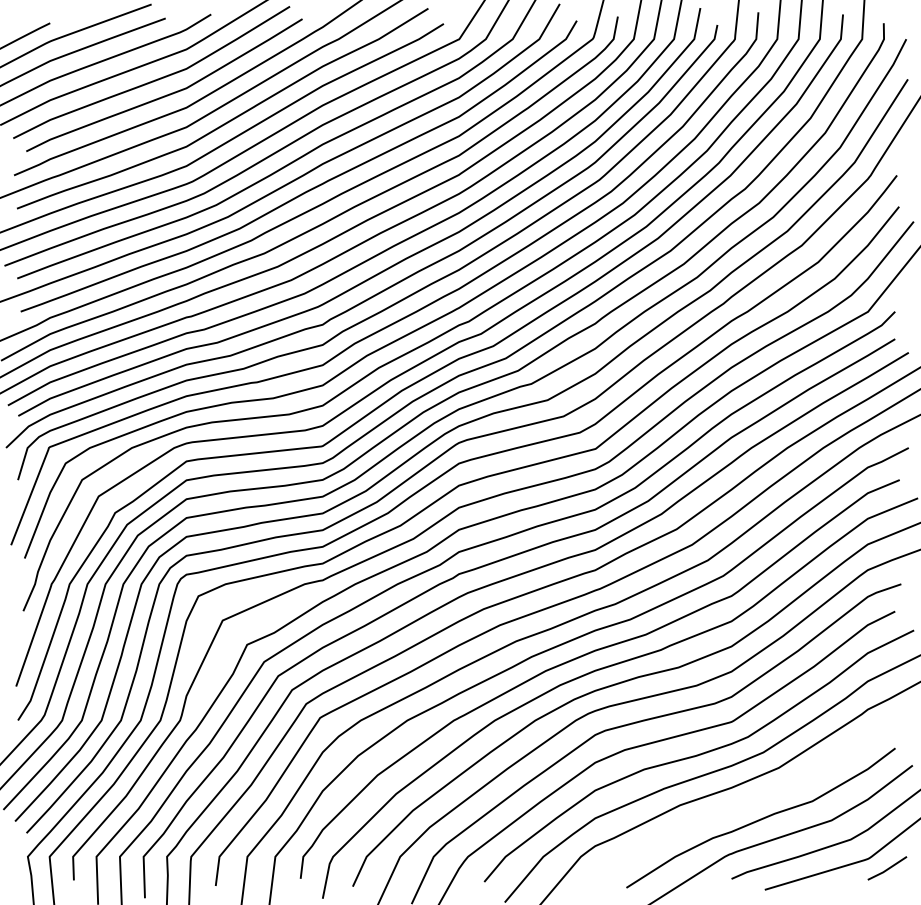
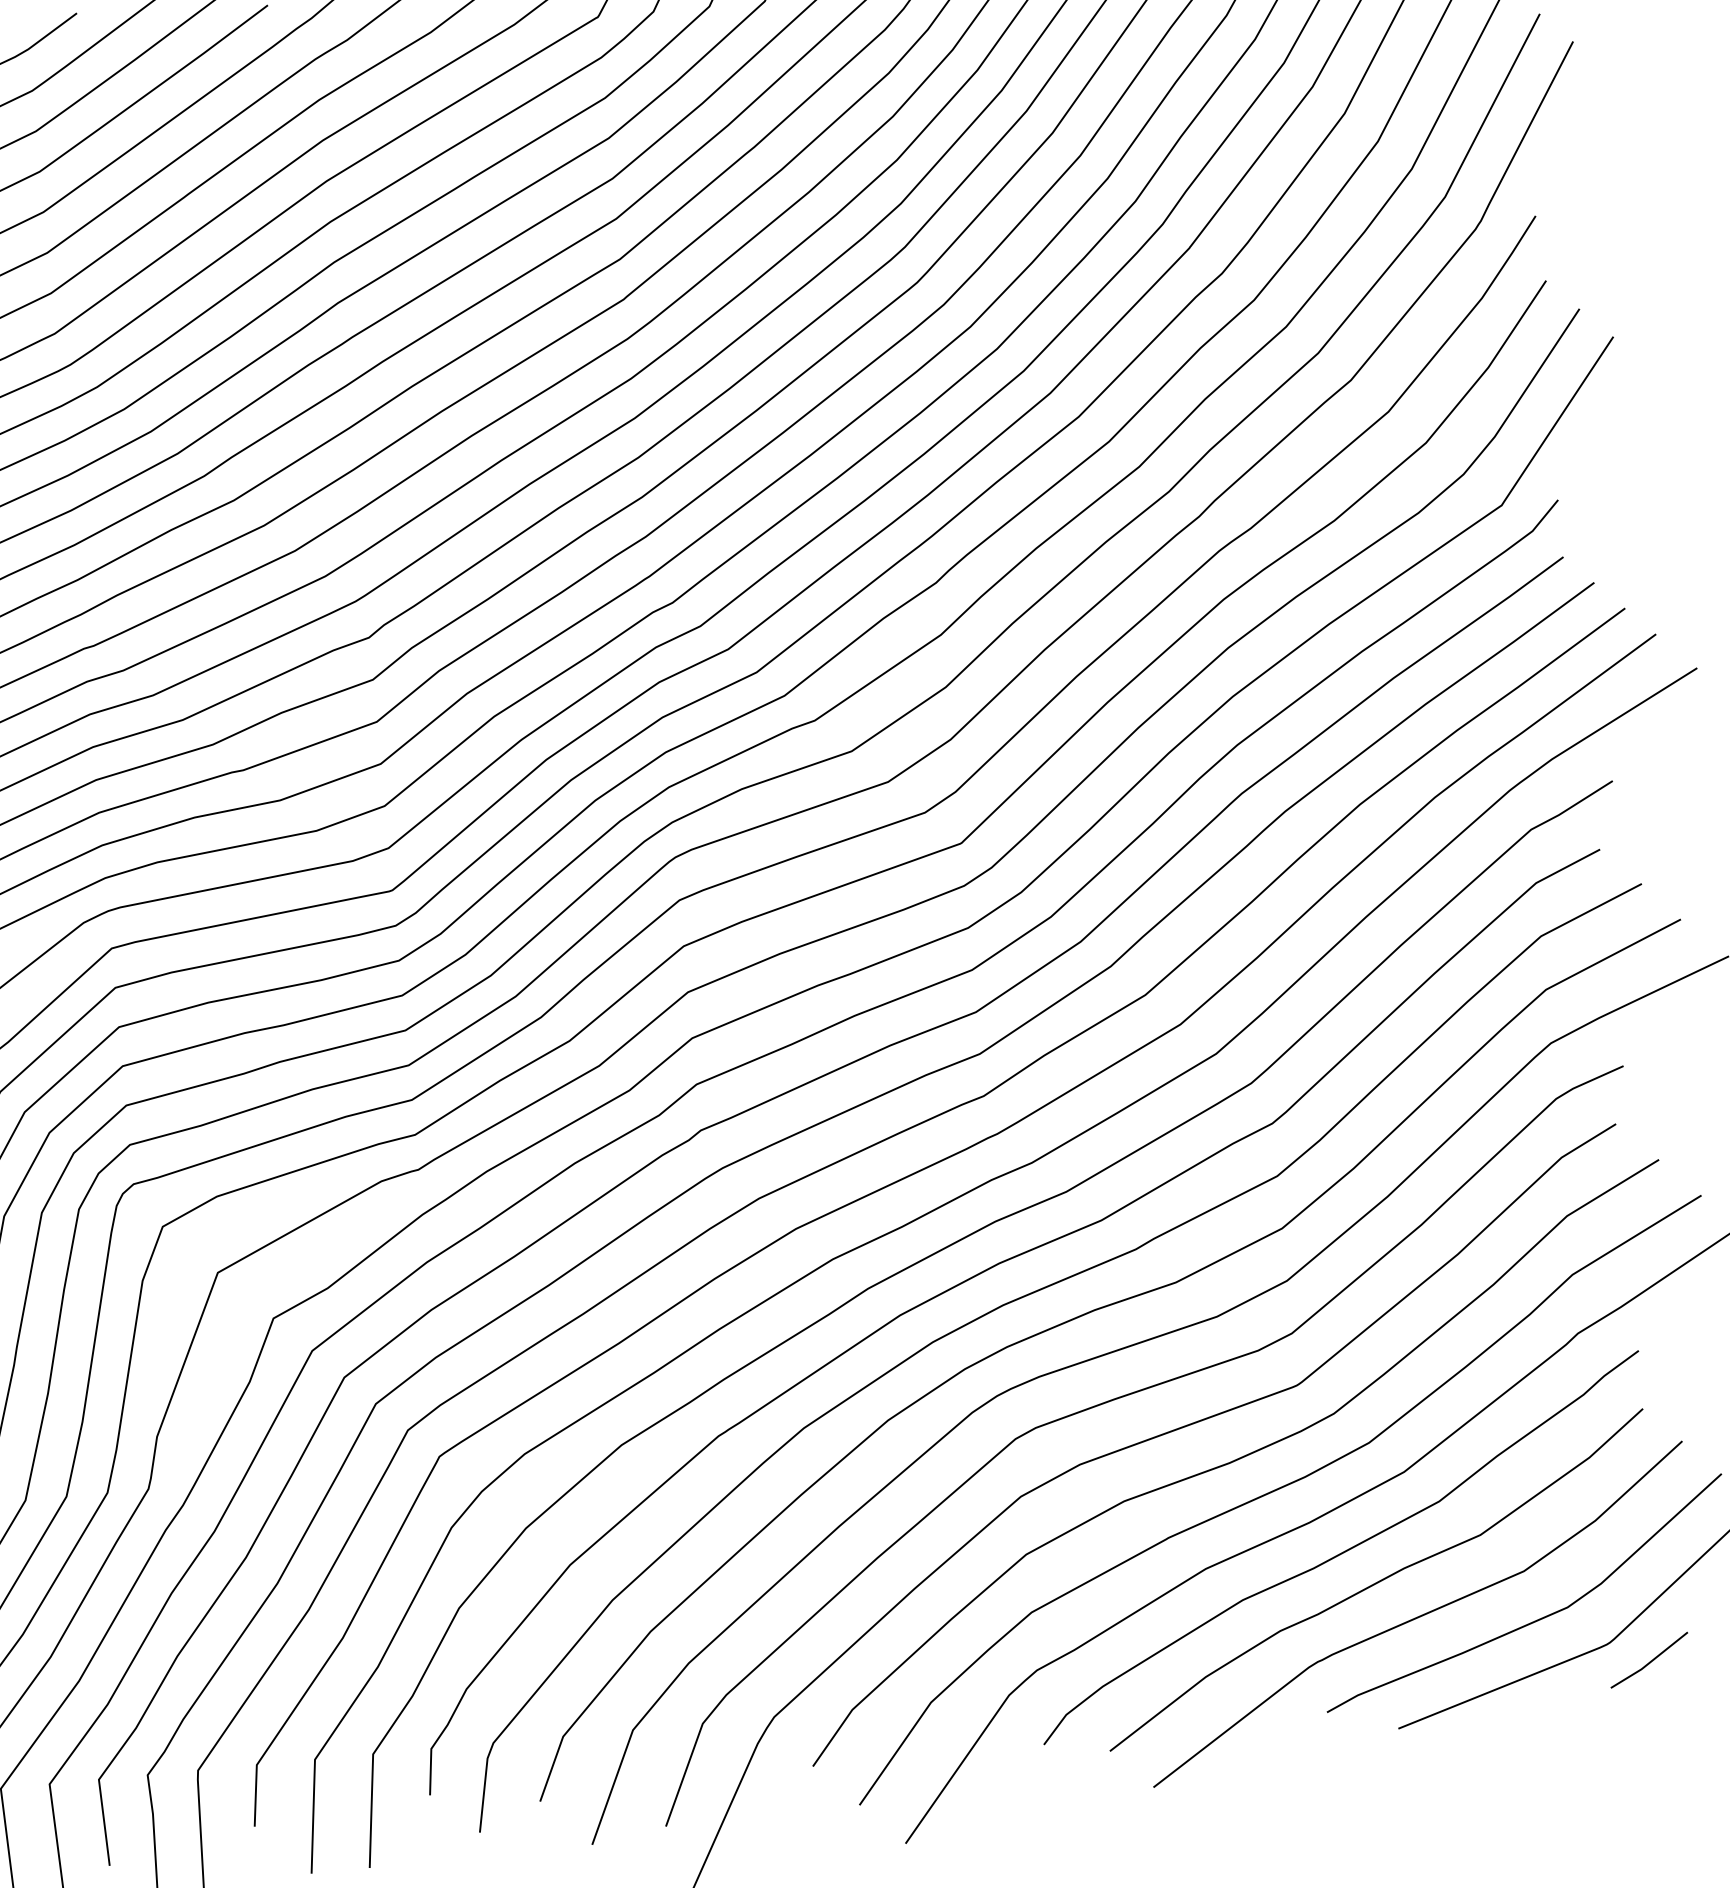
curve: (746, 802) -> (1343, 1550), added

